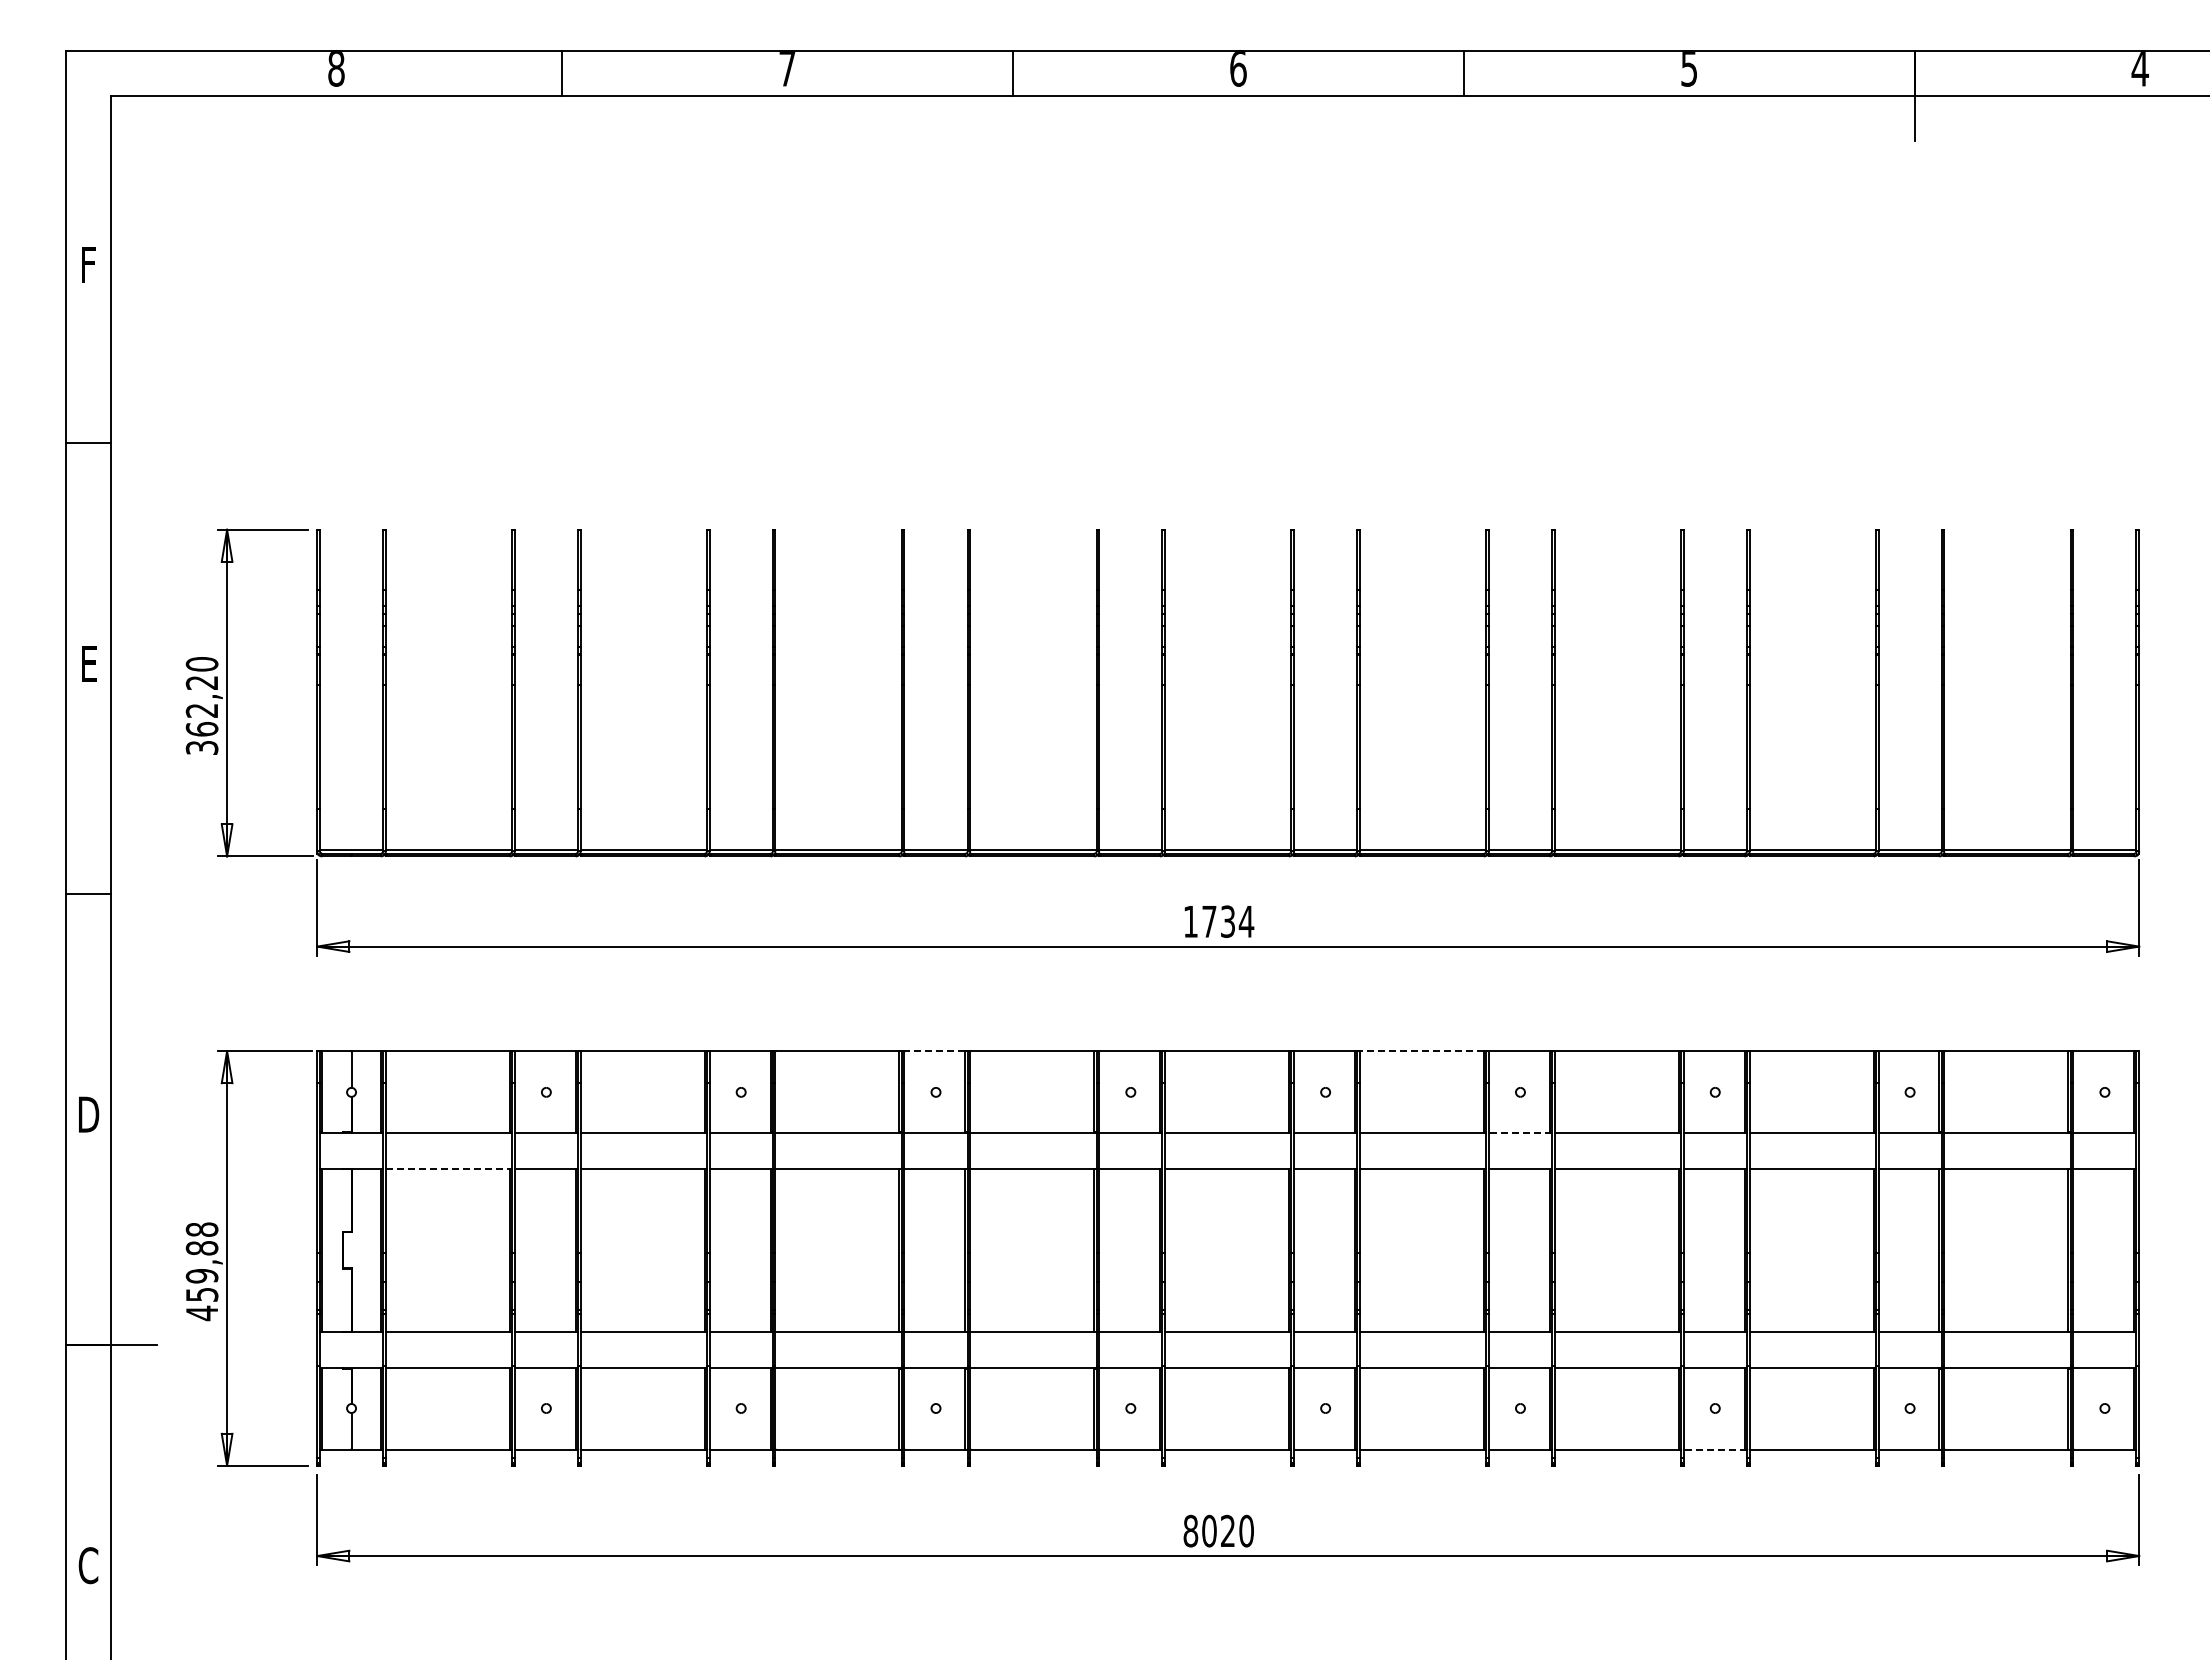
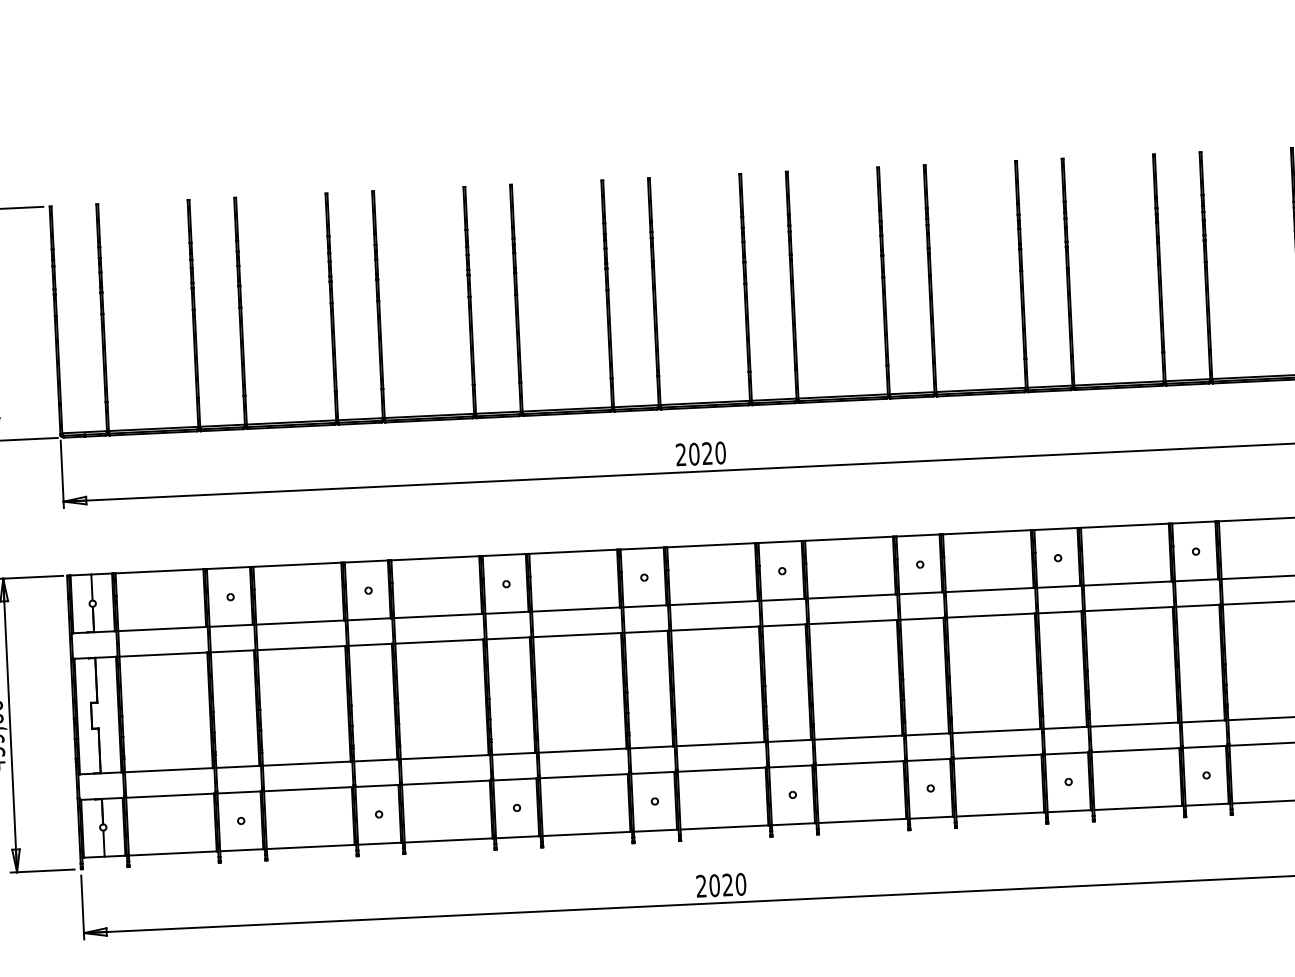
text: (1218, 921) -> (700, 453), 1734 -> 2020
line: (935, 1051) -> (504, 555), dashed -> solid
line: (1422, 1051) -> (849, 539), dashed -> solid
line: (1520, 1132) -> (921, 593), dashed -> solid
line: (449, 1168) -> (164, 654), dashed -> solid
line: (1714, 1449) -> (1069, 811), dashed -> solid
text: (1190, 1530) -> (701, 885), 8020 -> 2020

